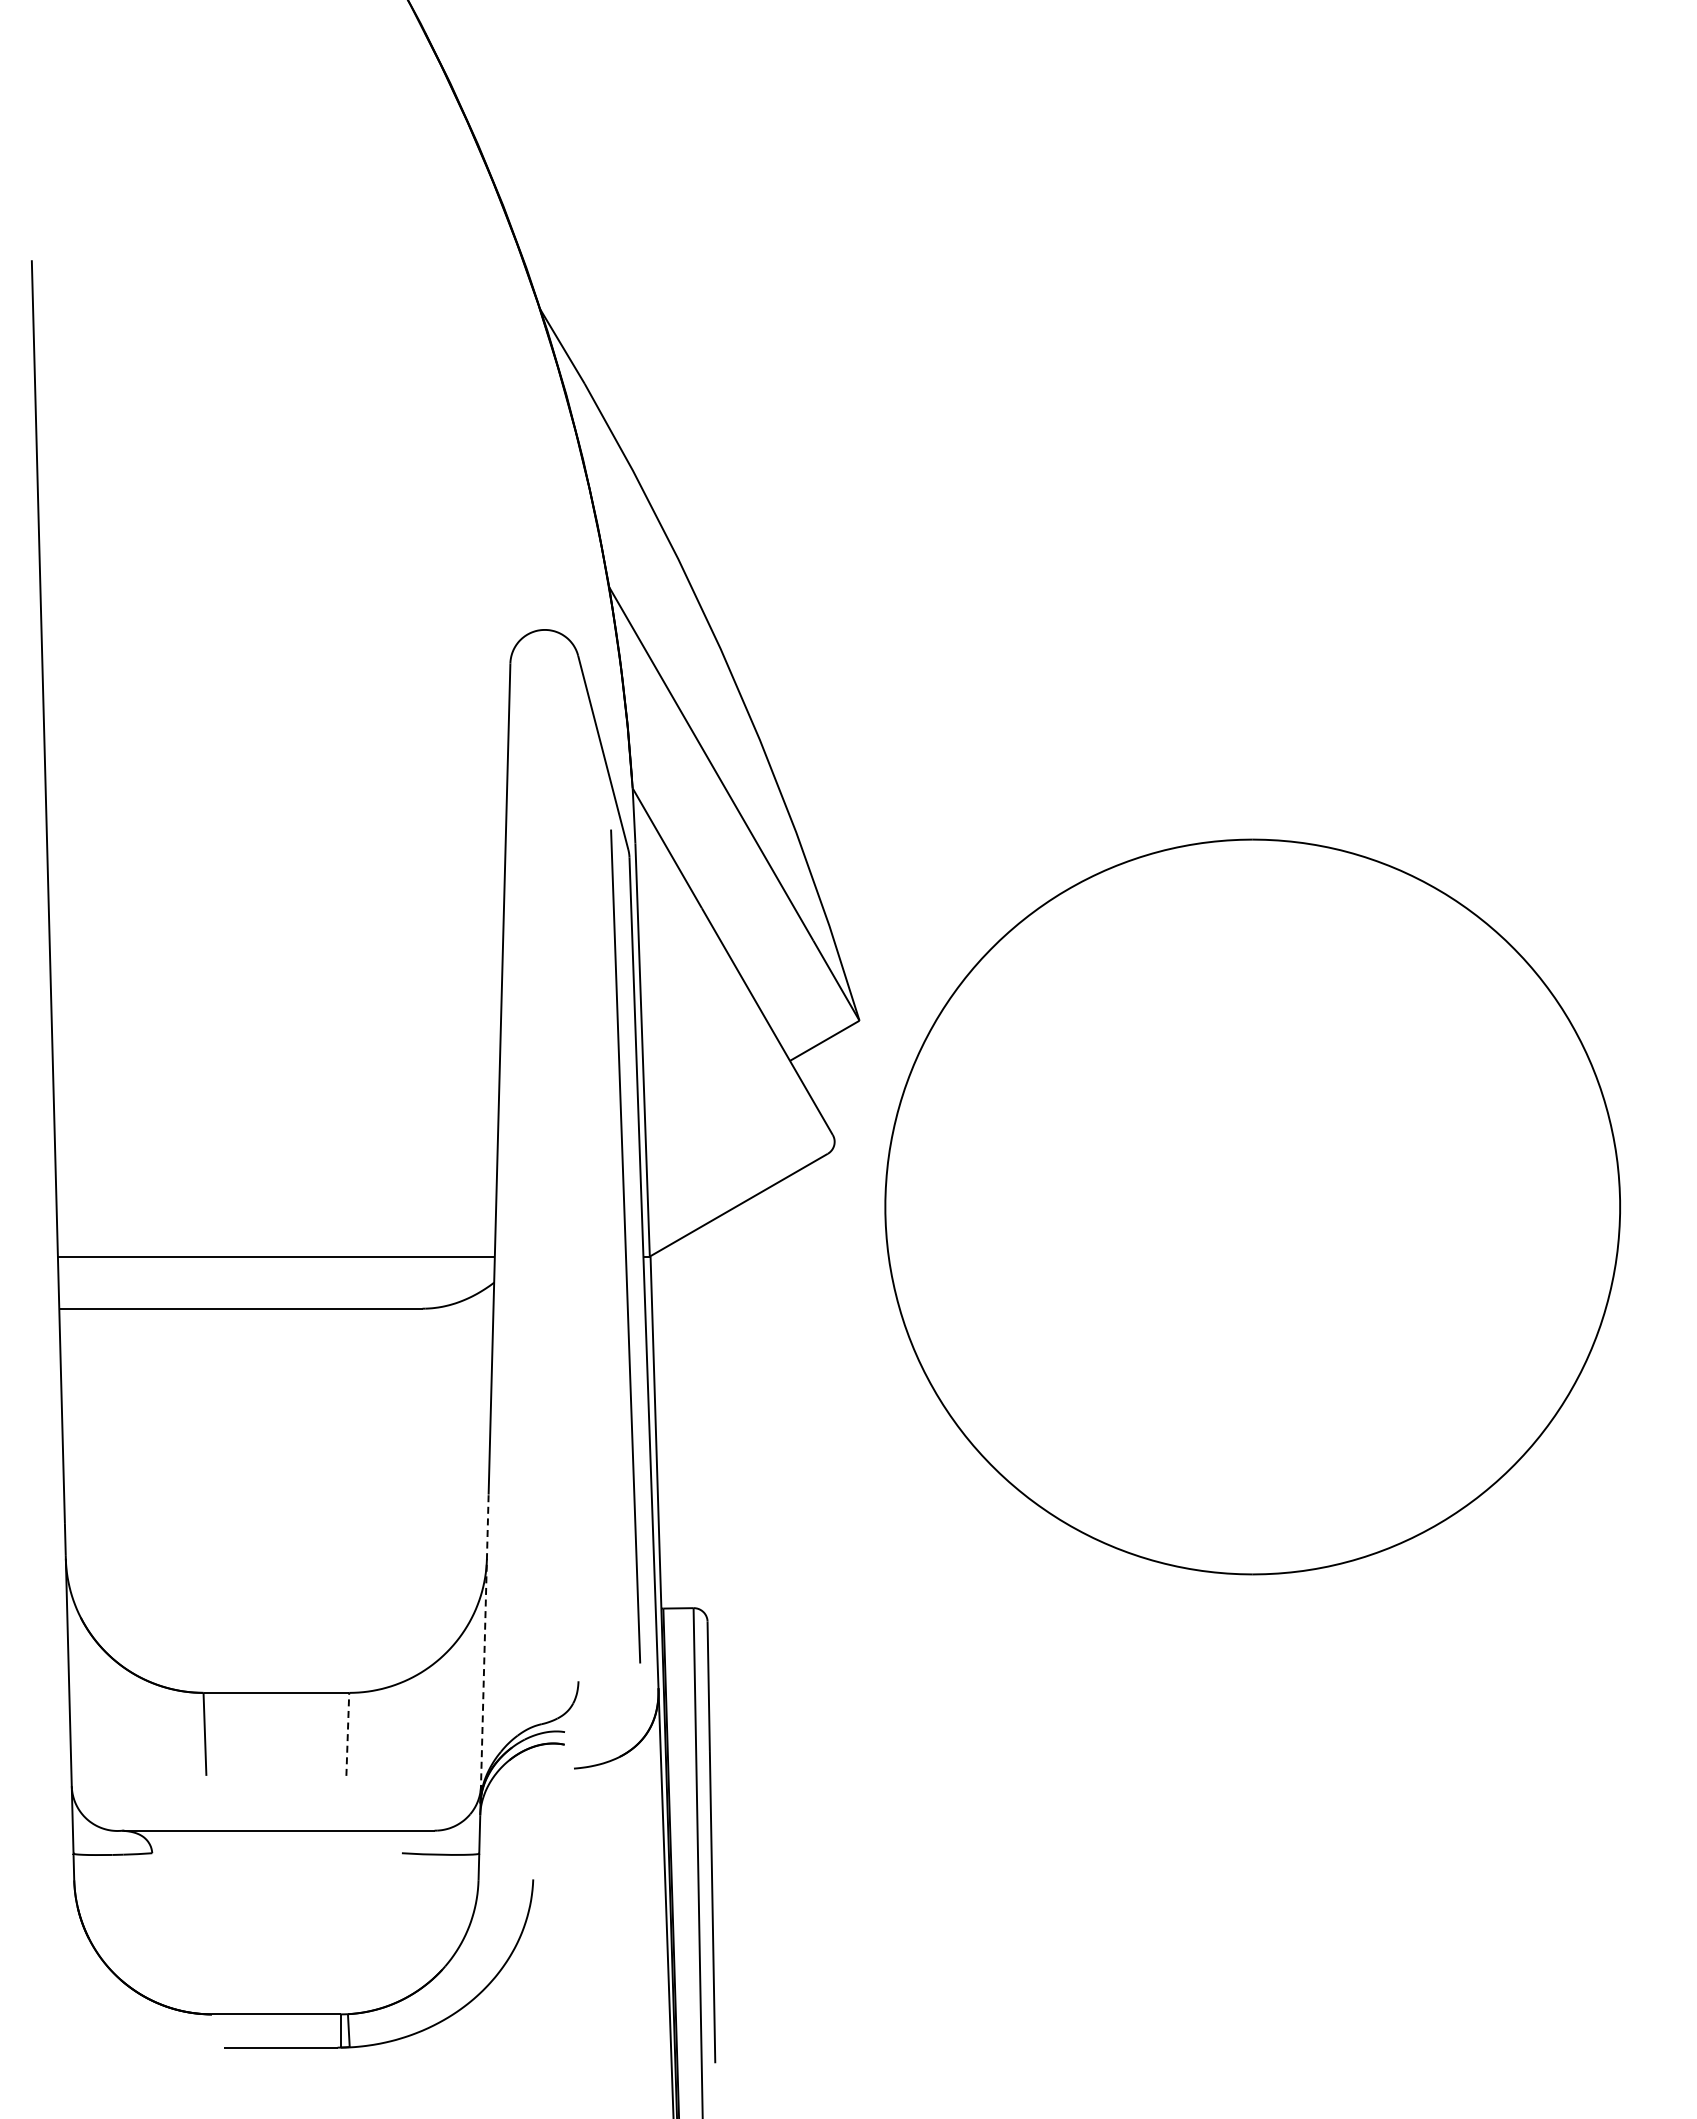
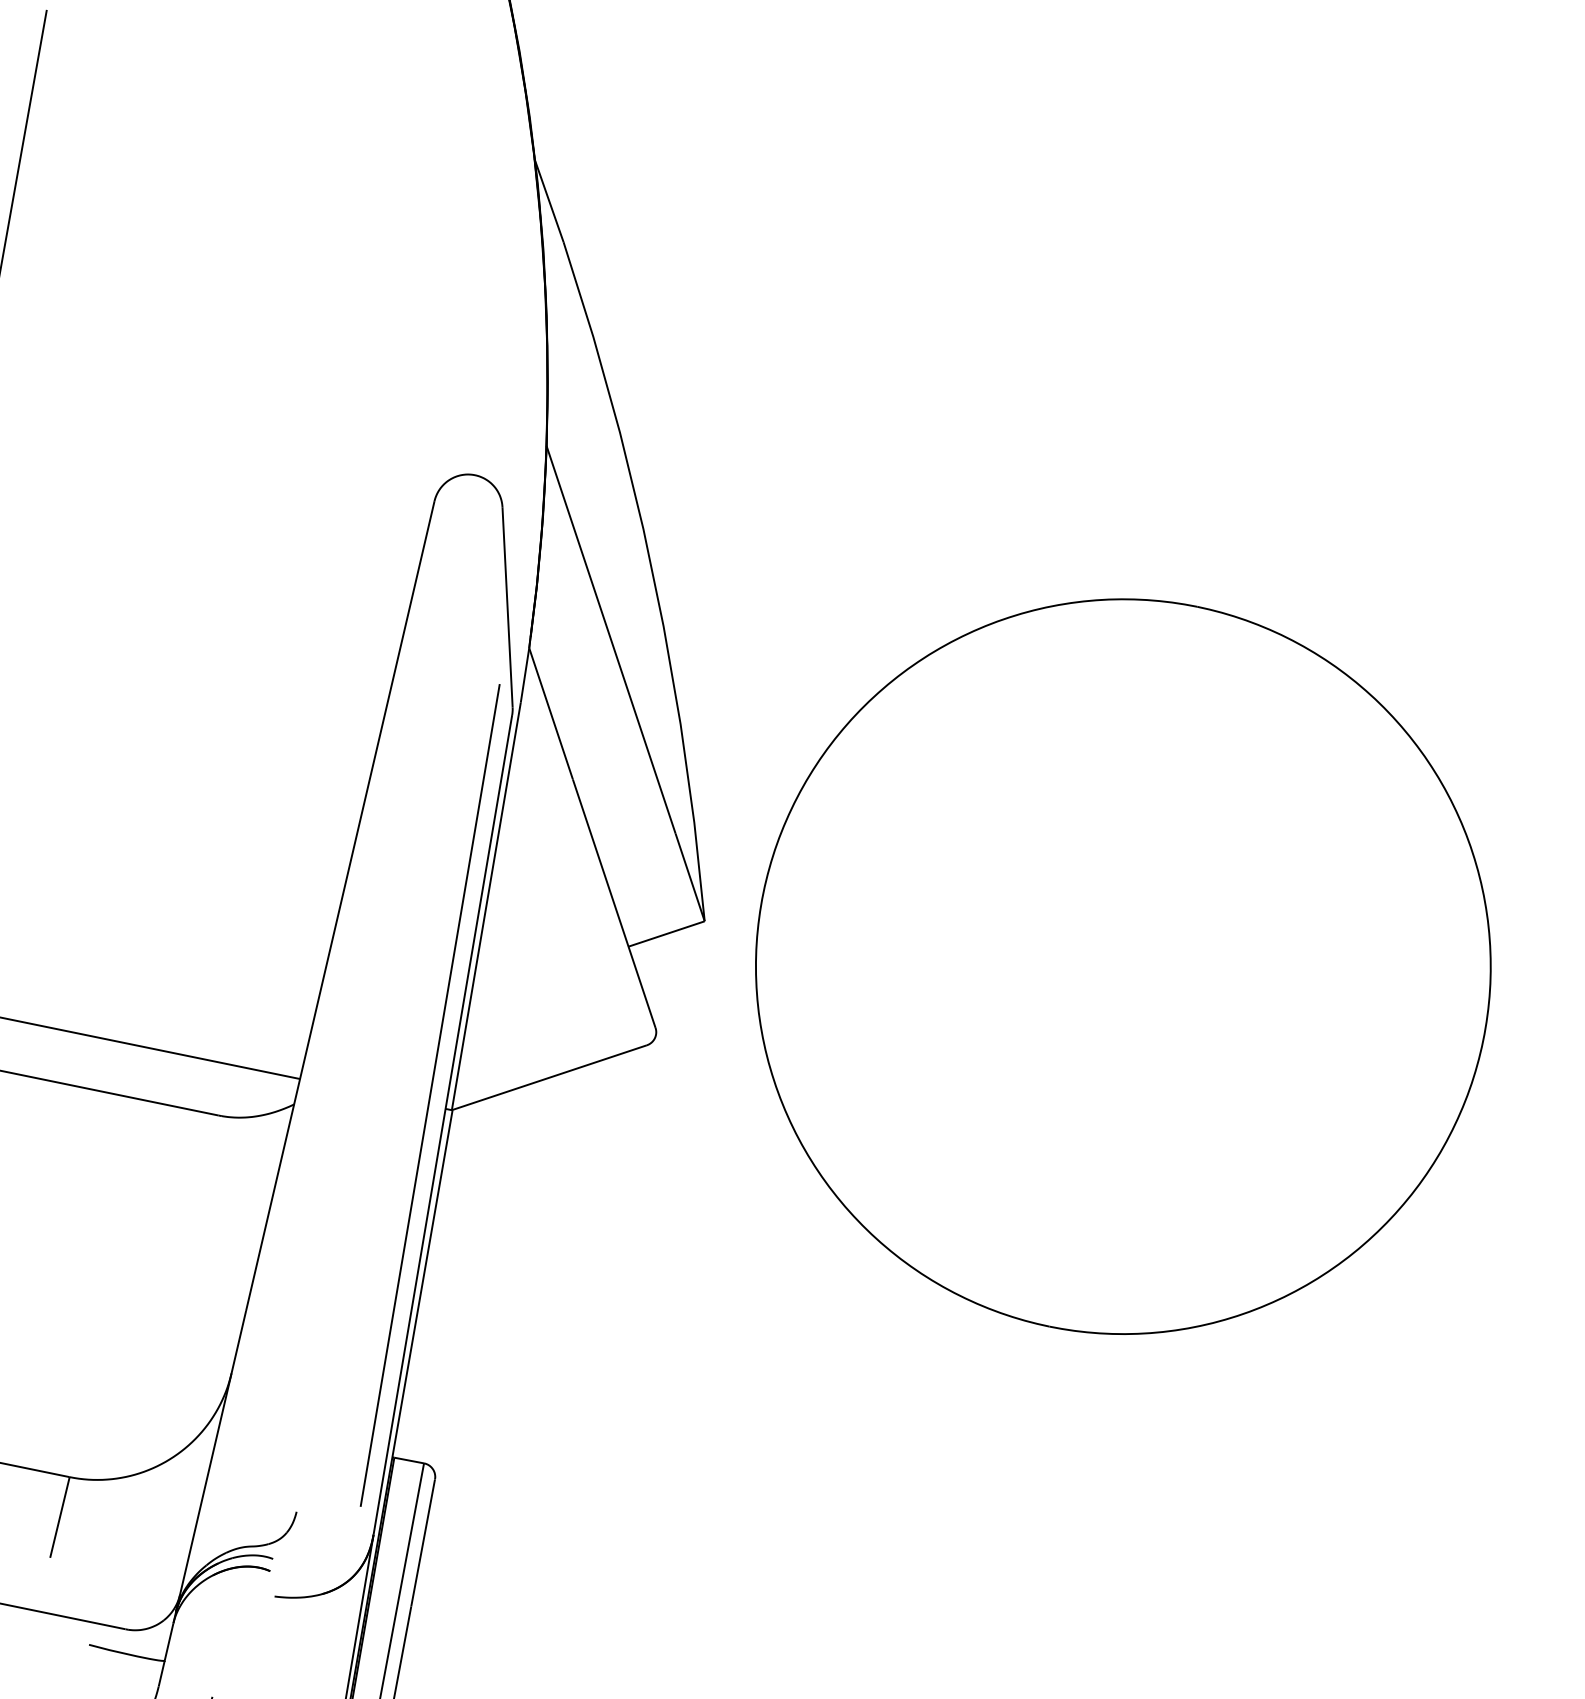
part: (1252, 1206) -> (1123, 966), moved
line: (484, 1649) -> (210, 1461), dashed -> solid
line: (347, 1734) -> (59, 1517), dashed -> solid

